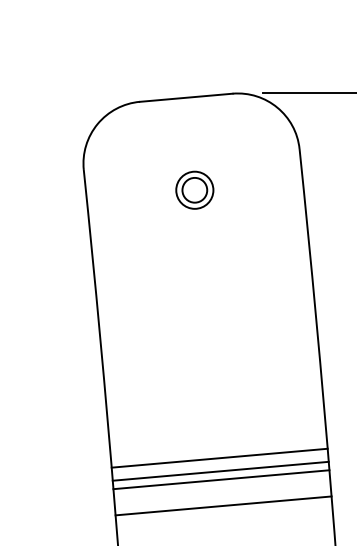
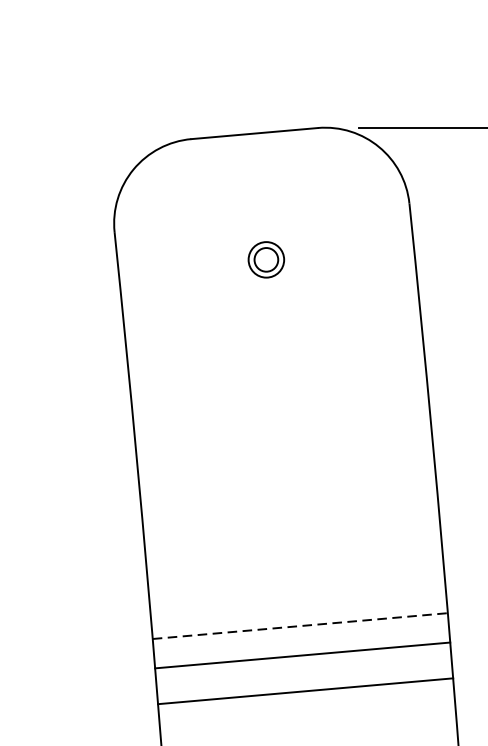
part: (194, 189) -> (265, 258), size x0.7
line: (220, 458) -> (301, 626), solid -> dashed
line: (220, 470) -> (301, 642), removed

